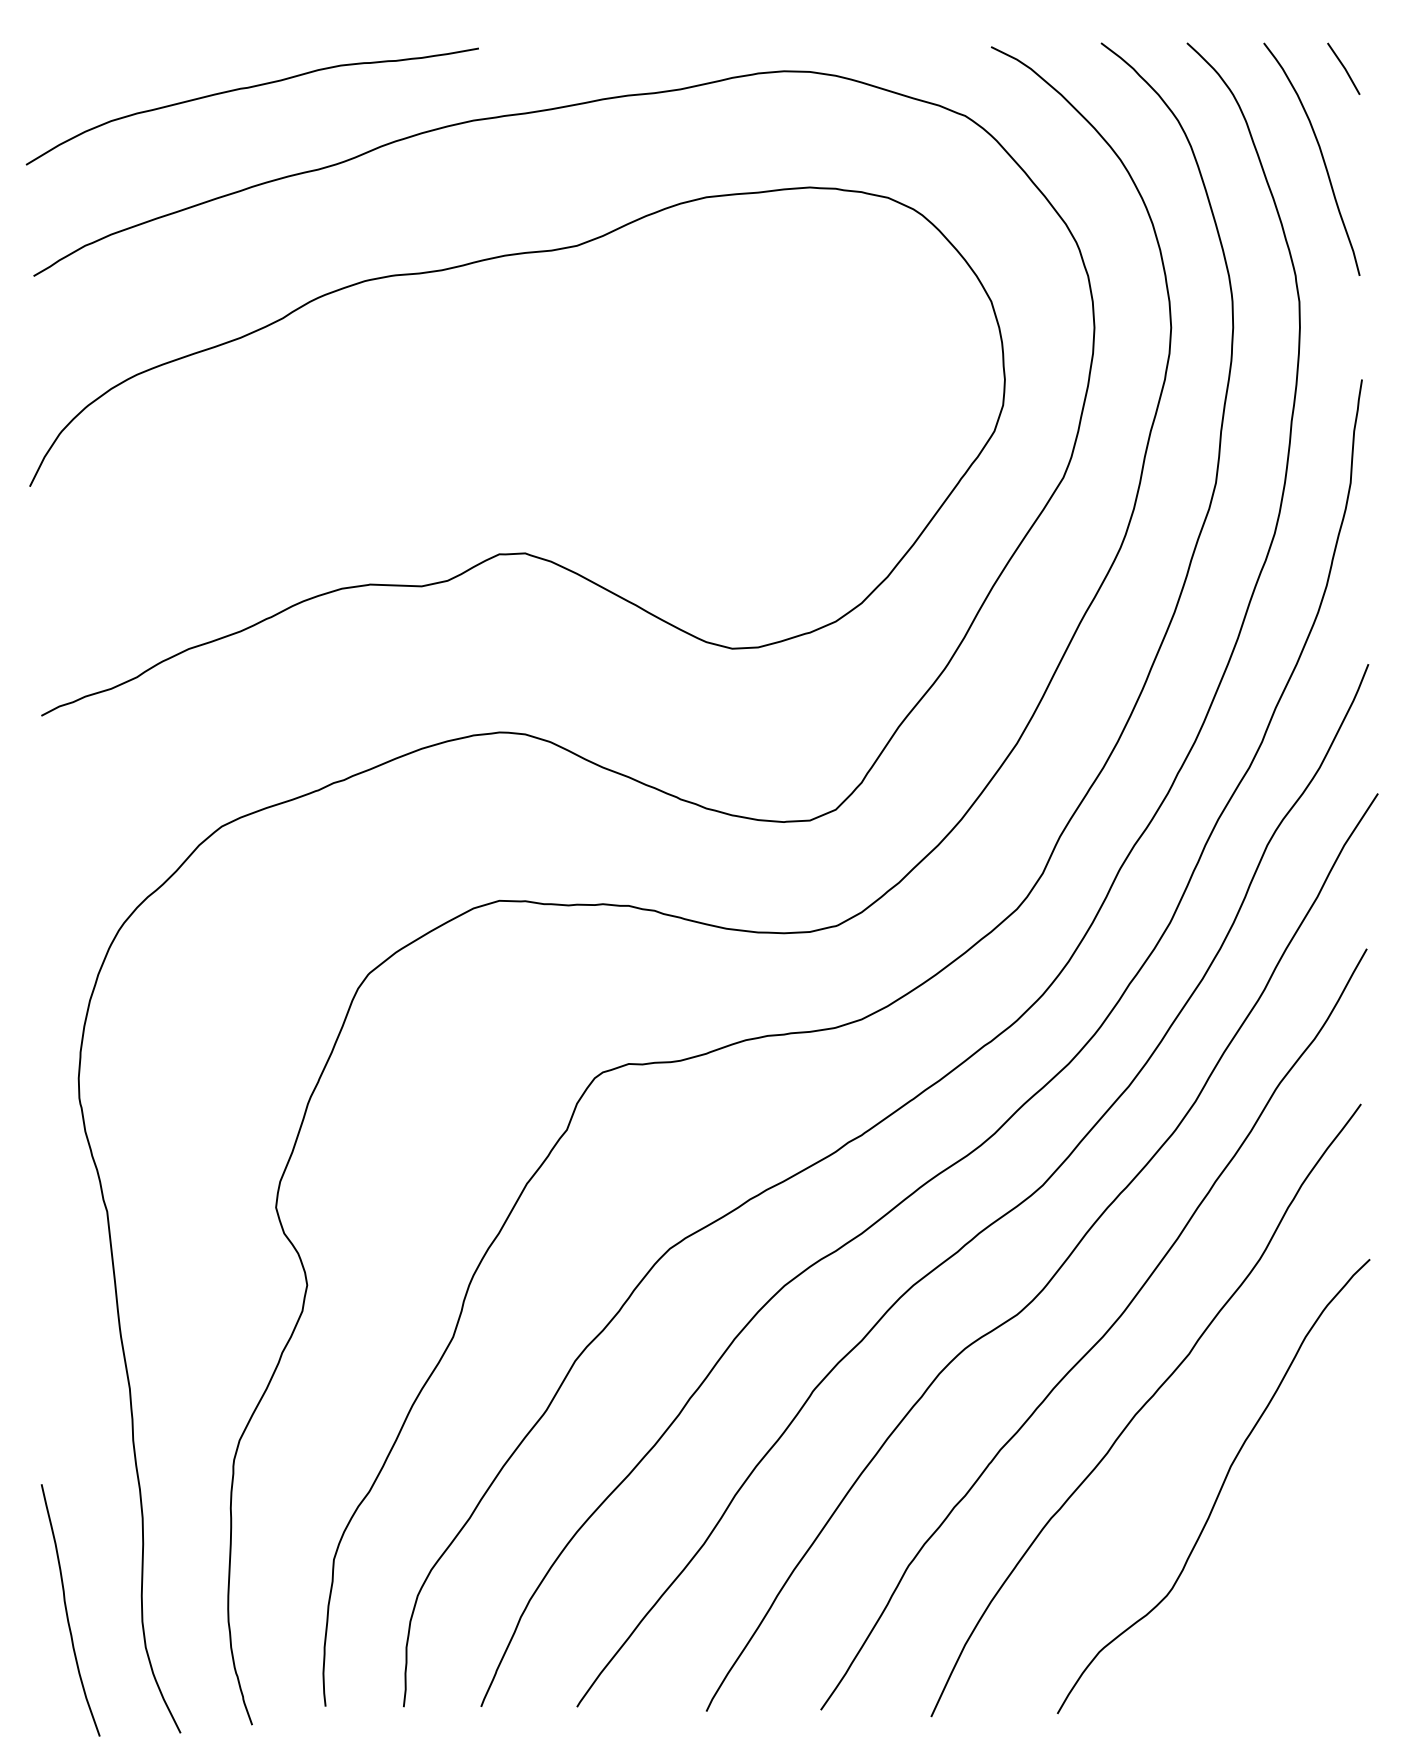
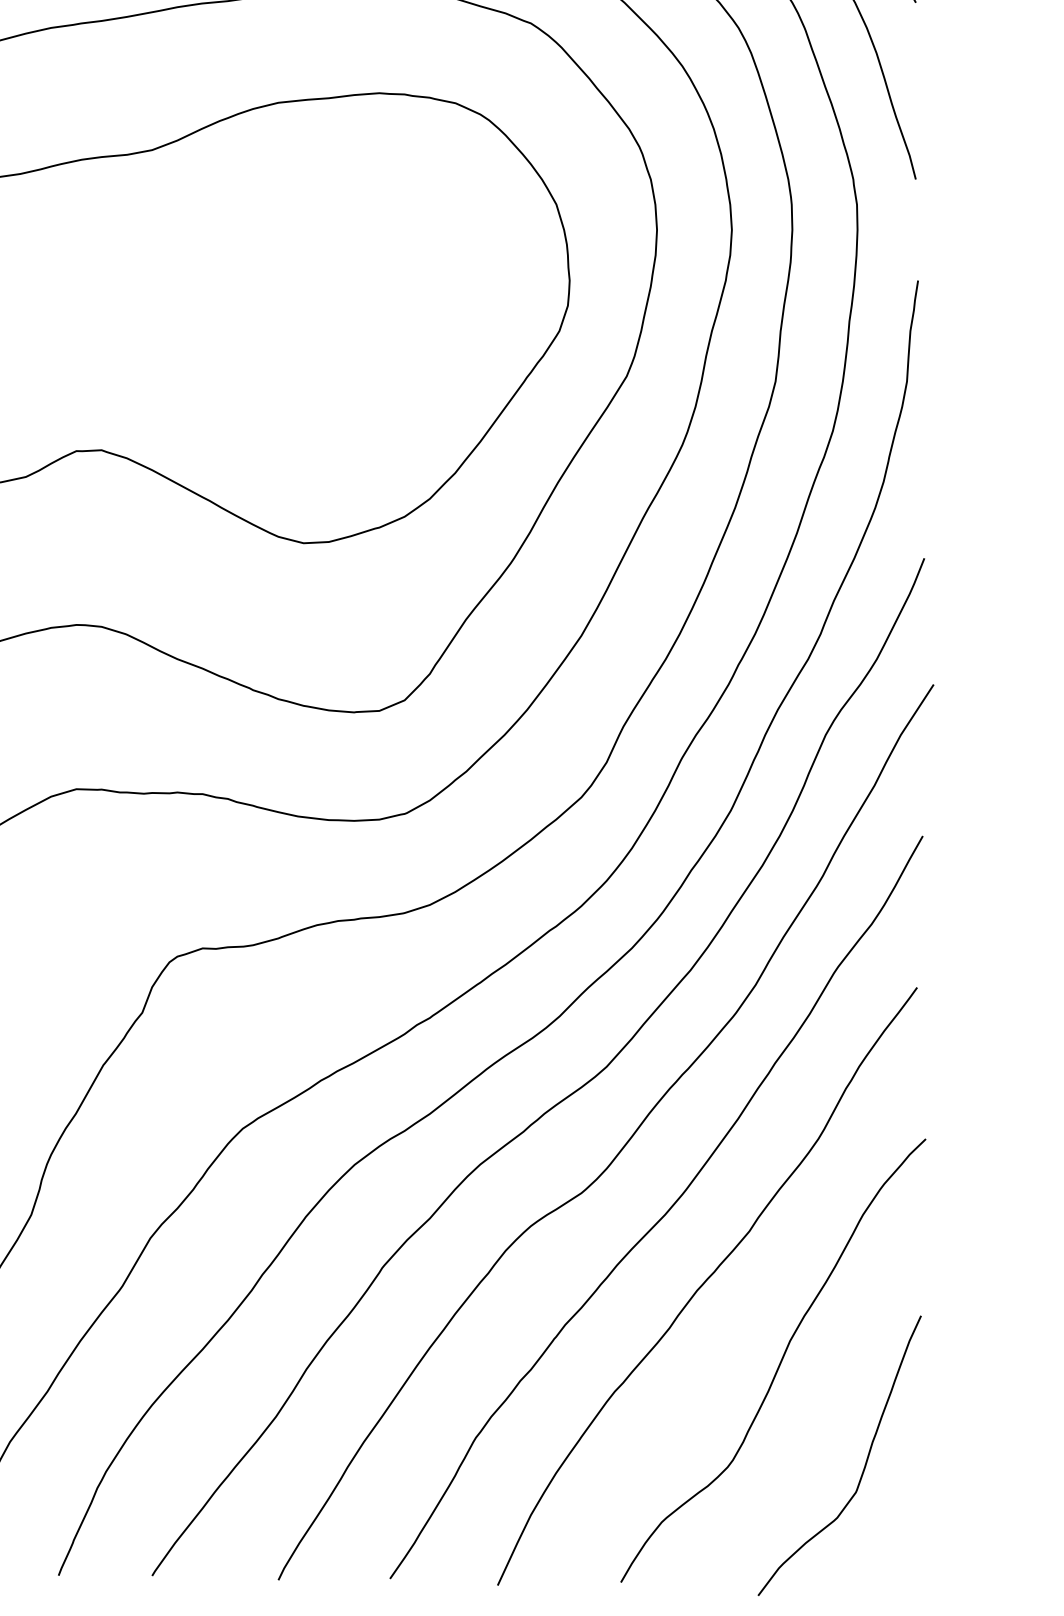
curve: (1308, 1588) -> (865, 1460), added

